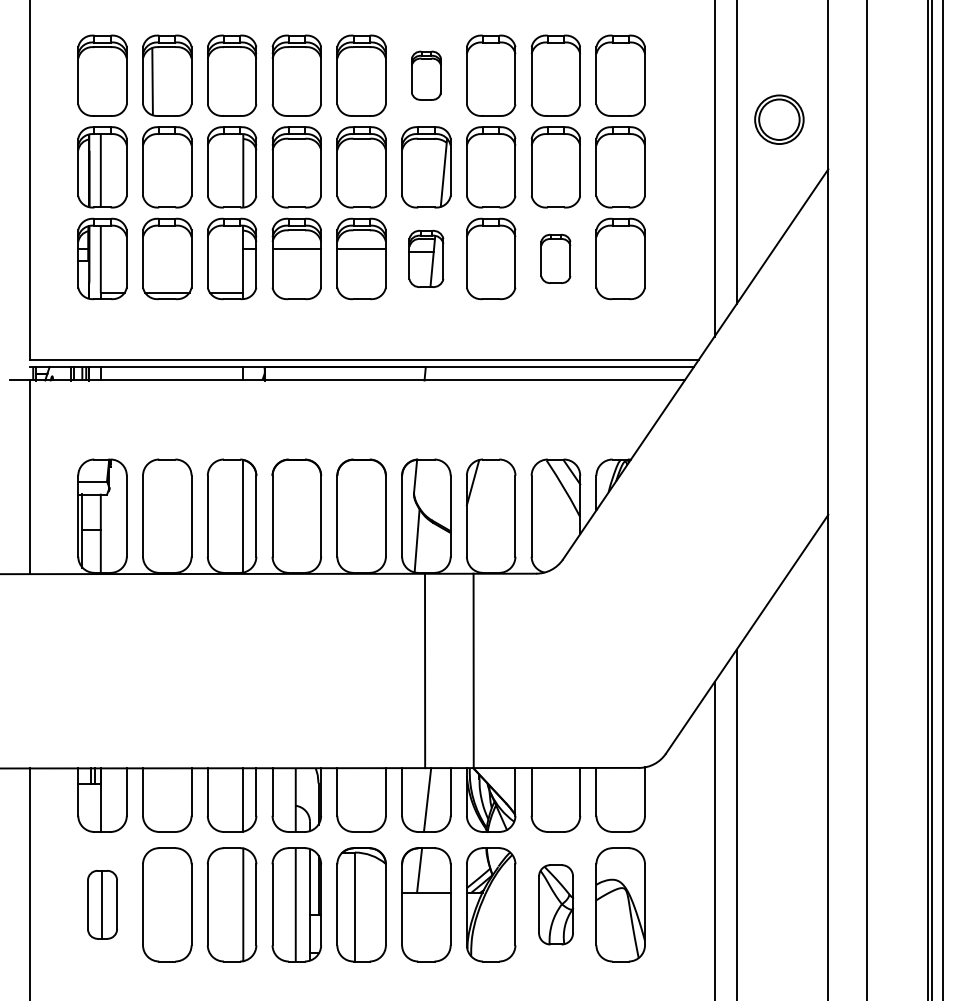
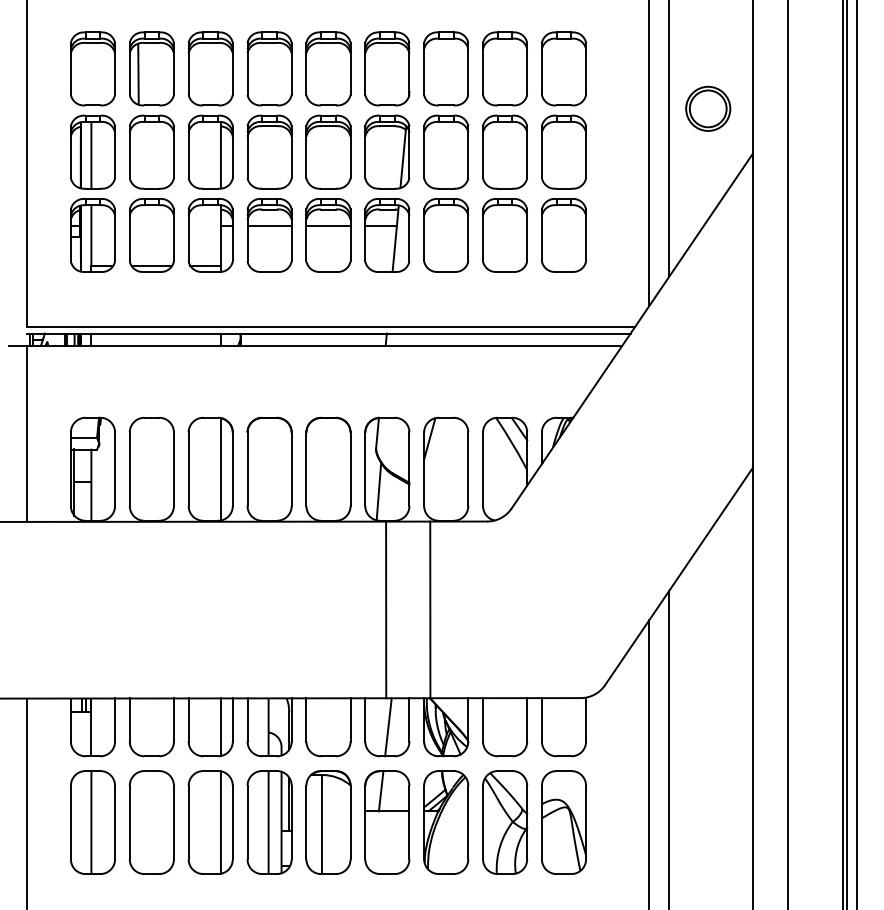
part: (426, 75) -> (387, 68), size x1.67
part: (426, 259) -> (387, 235), size x1.43
part: (555, 259) -> (504, 235), size x1.67
part: (102, 904) -> (92, 822), size x1.67
part: (556, 904) -> (505, 822), size x1.43

